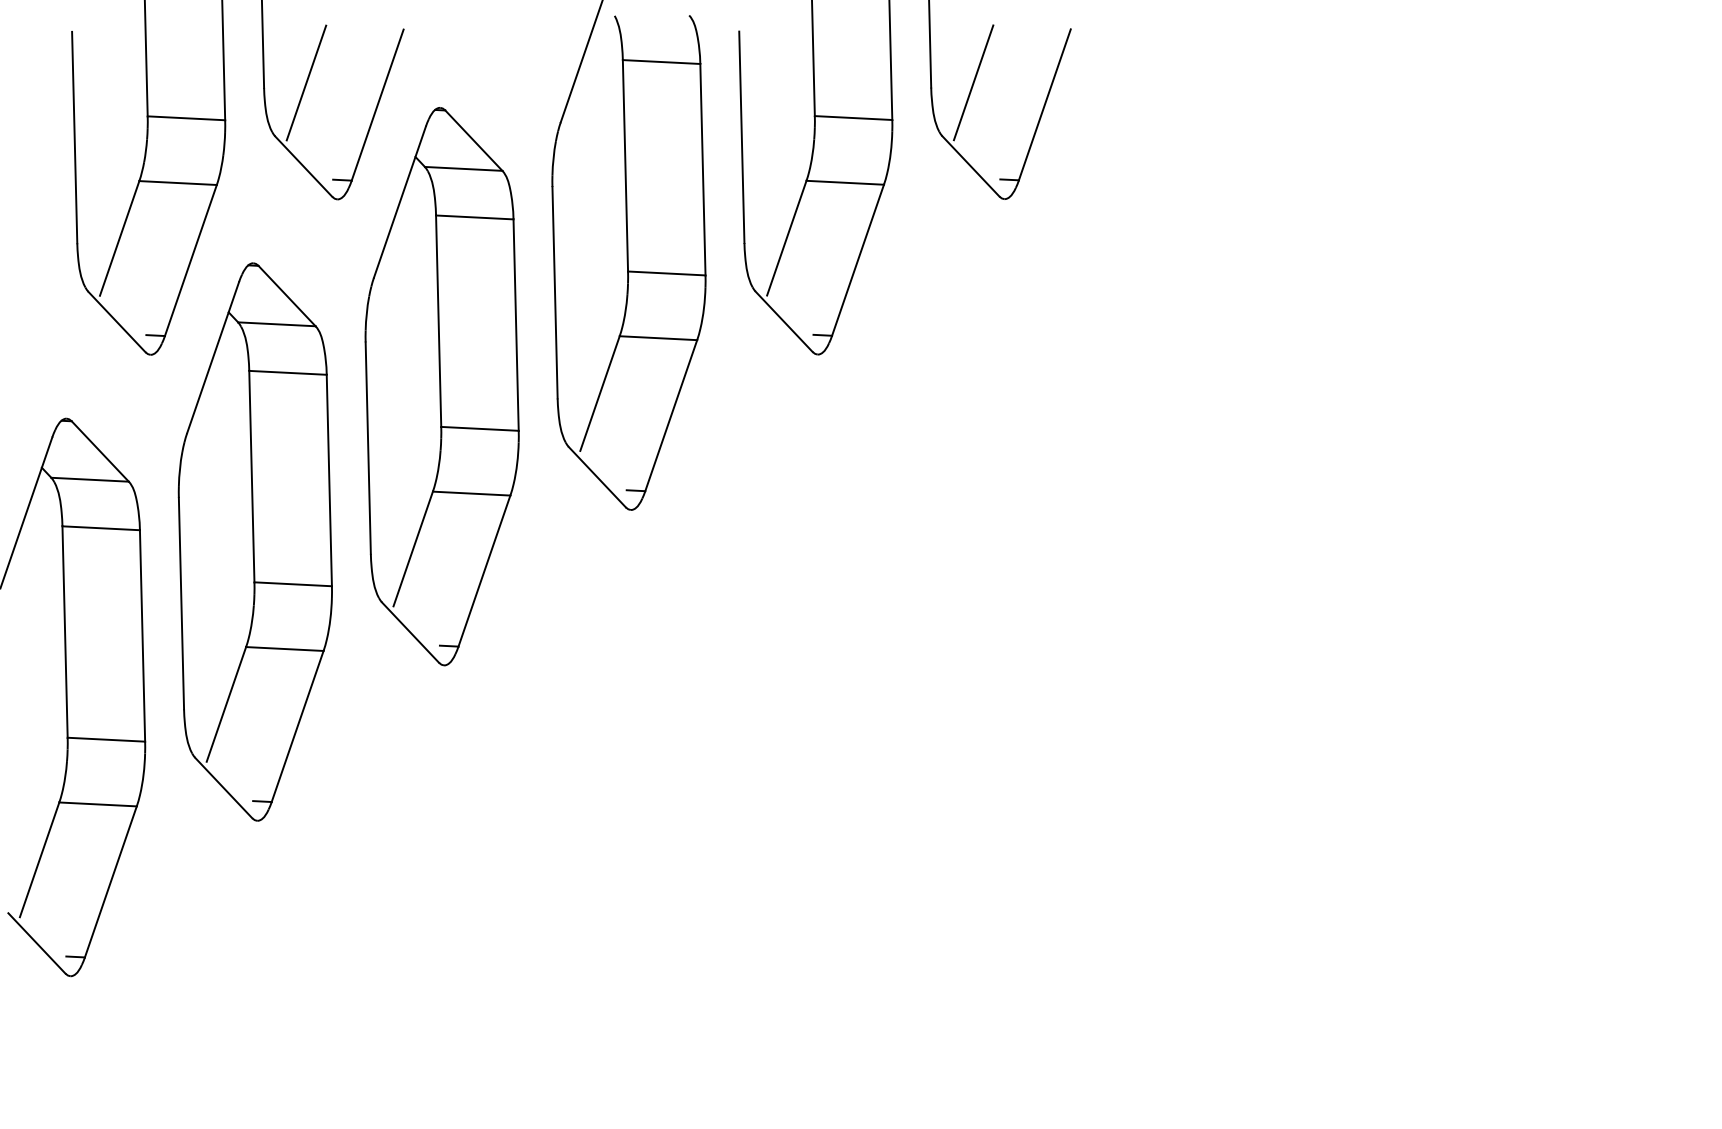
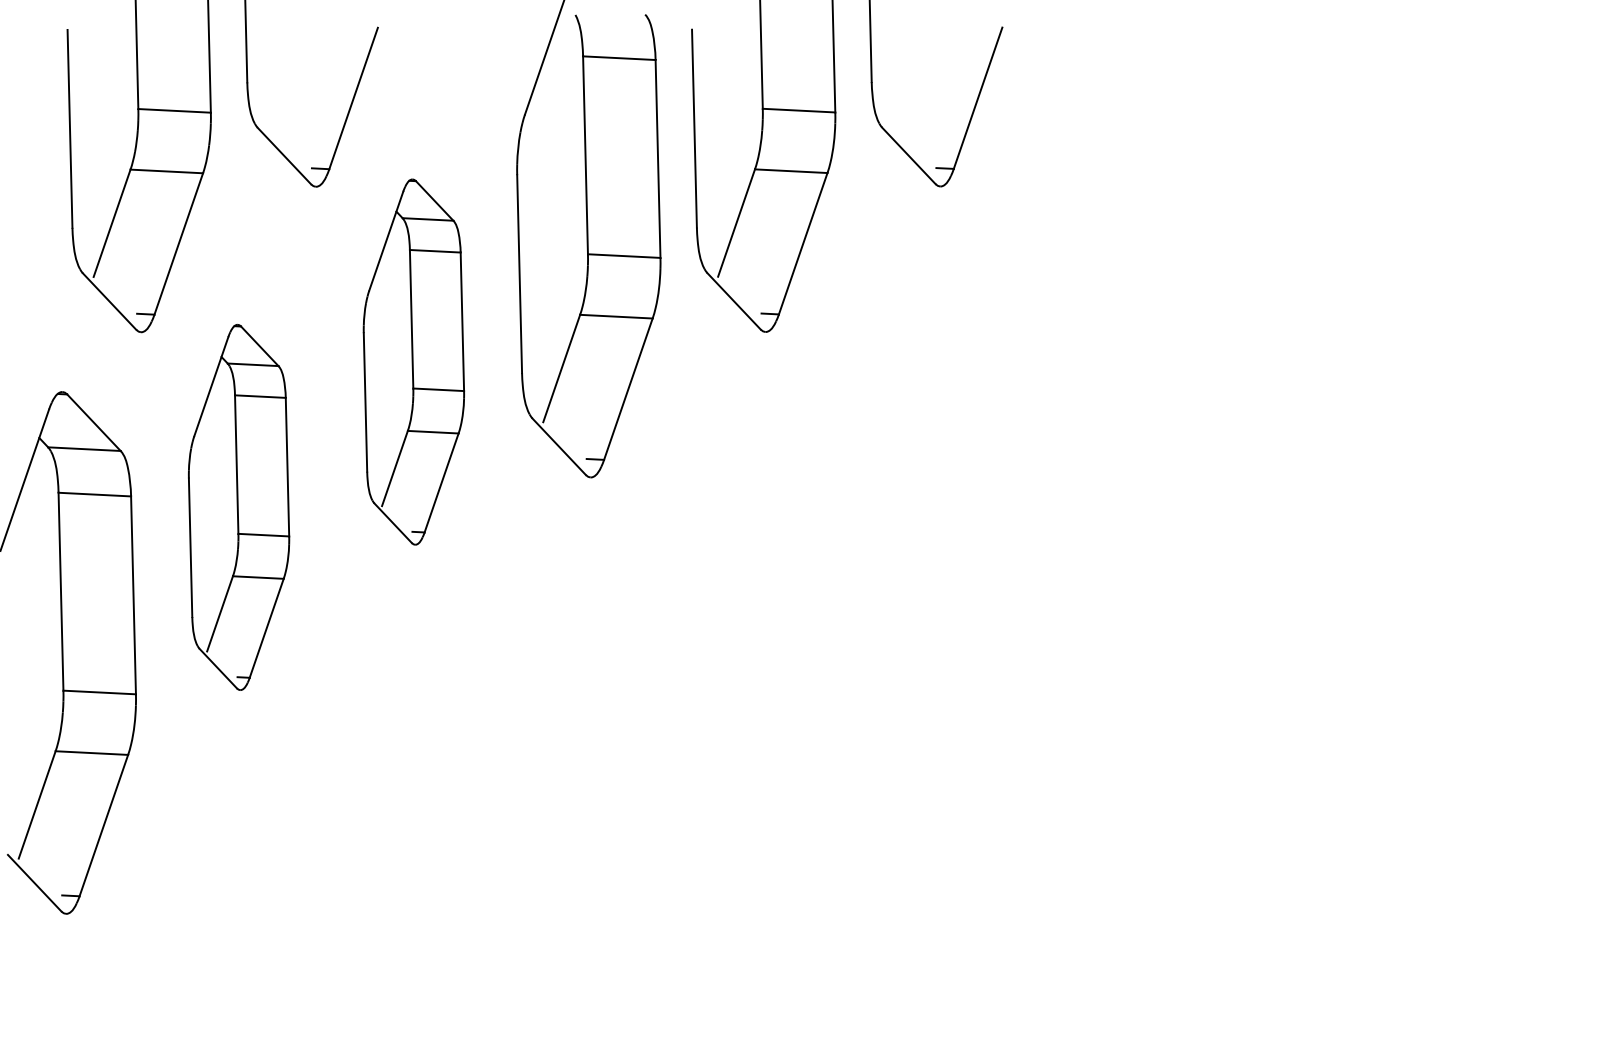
line: (306, 82) -> (286, 77), removed
line: (973, 82) -> (911, 77), removed
part: (441, 386) -> (413, 361), size x0.7
part: (254, 541) -> (238, 506), size x0.7

